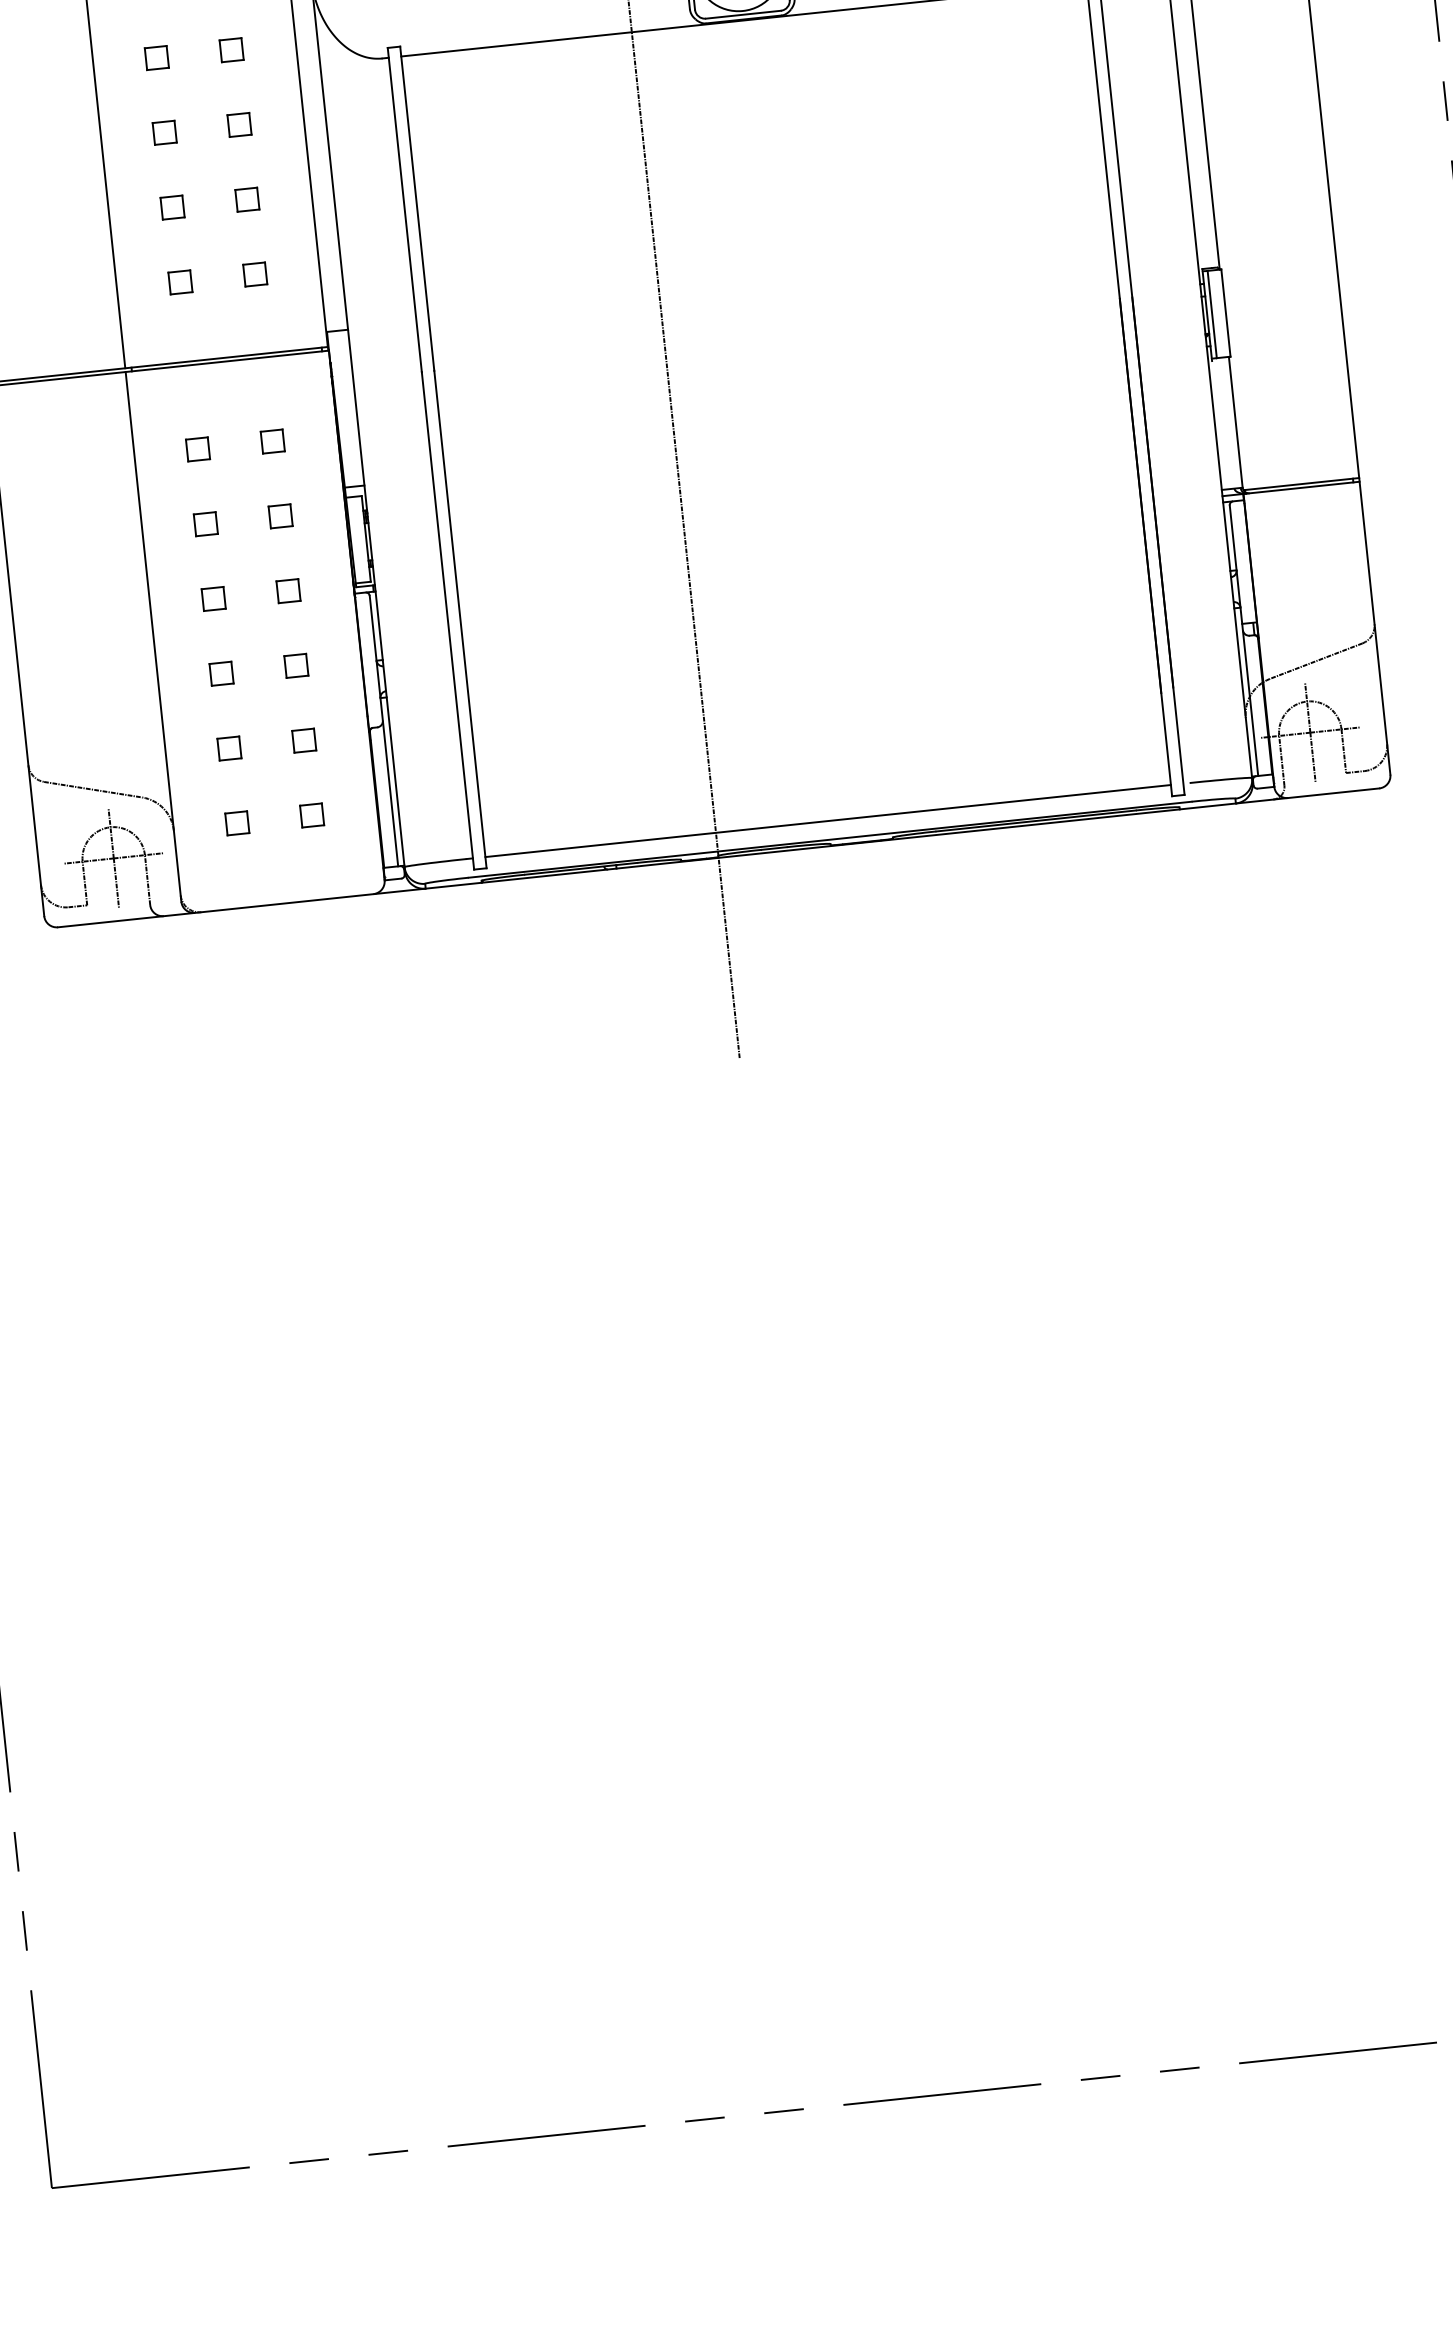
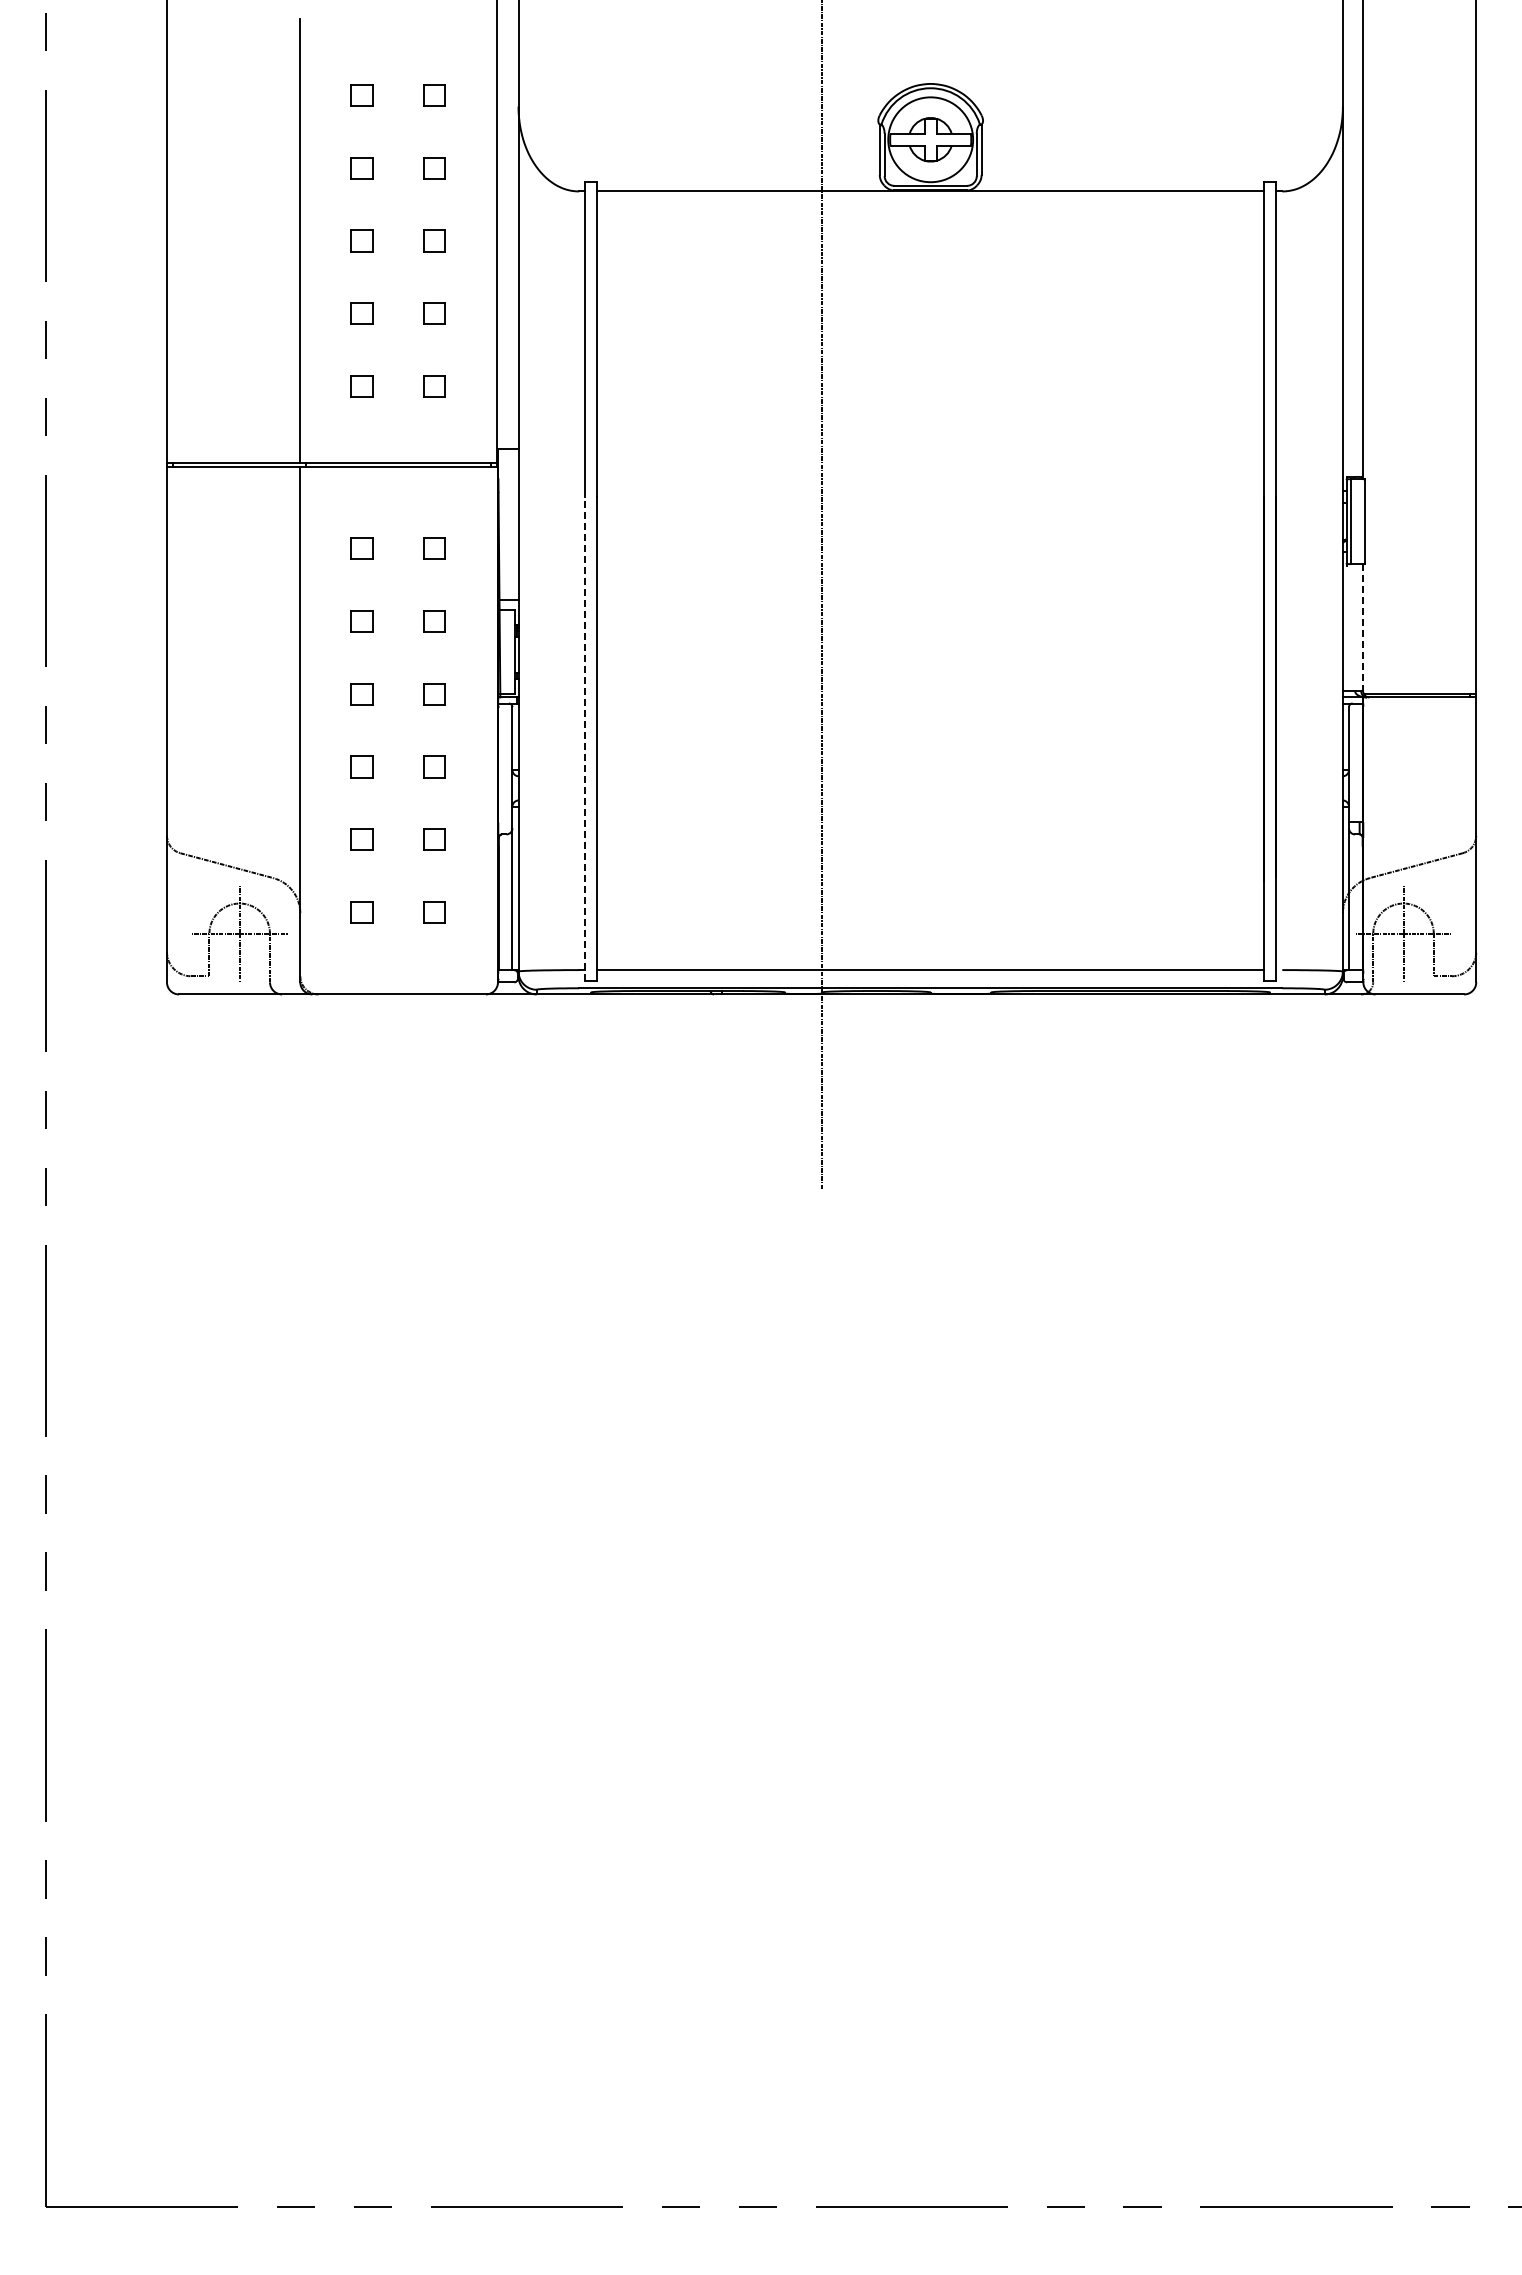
line: (1236, 422) -> (1363, 627), solid -> dashed
line: (448, 621) -> (585, 739), solid -> dashed

